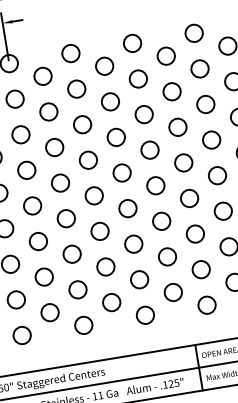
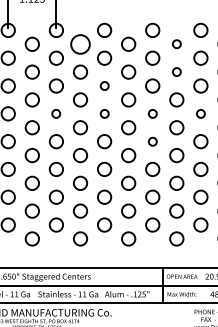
circle: (165, 55) -> (176, 43), size x0.6
circle: (42, 75) -> (80, 43), size x1.4
circle: (171, 91) -> (176, 71), size x0.6
circle: (82, 124) -> (104, 85), size x0.6
circle: (211, 139) -> (200, 113), size x0.6
circle: (149, 149) -> (152, 113), size x0.6
circle: (88, 159) -> (104, 113), size x0.6
circle: (25, 170) -> (55, 113), size x0.6
circle: (155, 185) -> (152, 141), size x0.6

